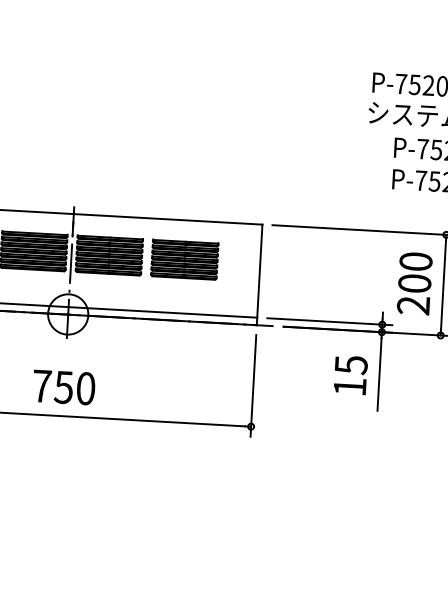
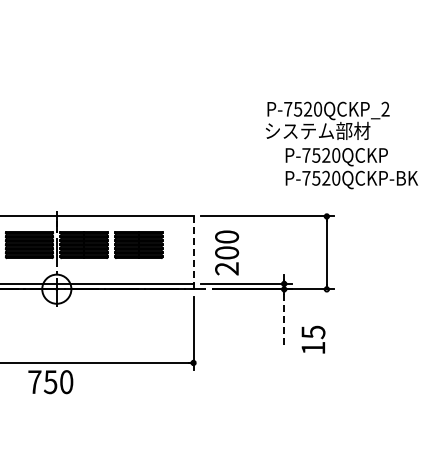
line: (259, 274) -> (193, 252), solid -> dashed
text: (415, 283) -> (227, 252), moved
text: (350, 374) -> (313, 339), moved
line: (379, 375) -> (284, 320), solid -> dashed
text: (63, 387) -> (50, 382), moved

